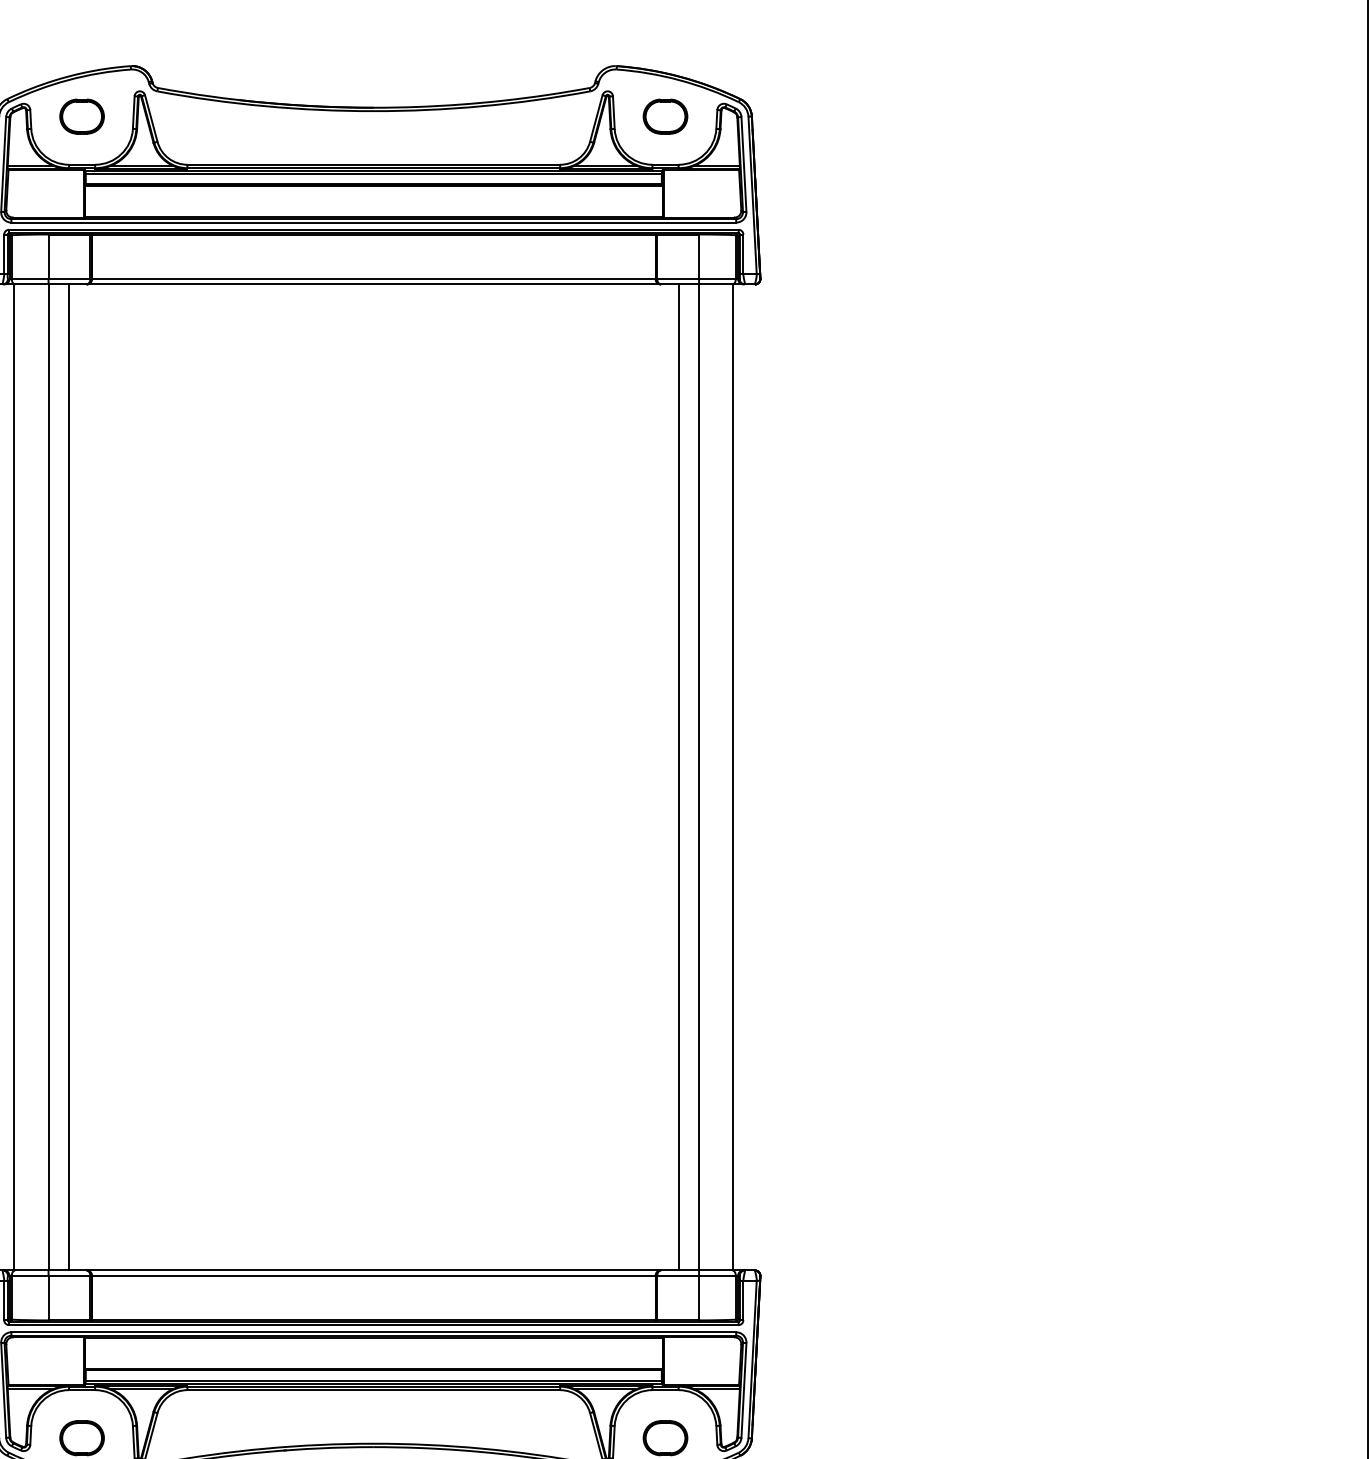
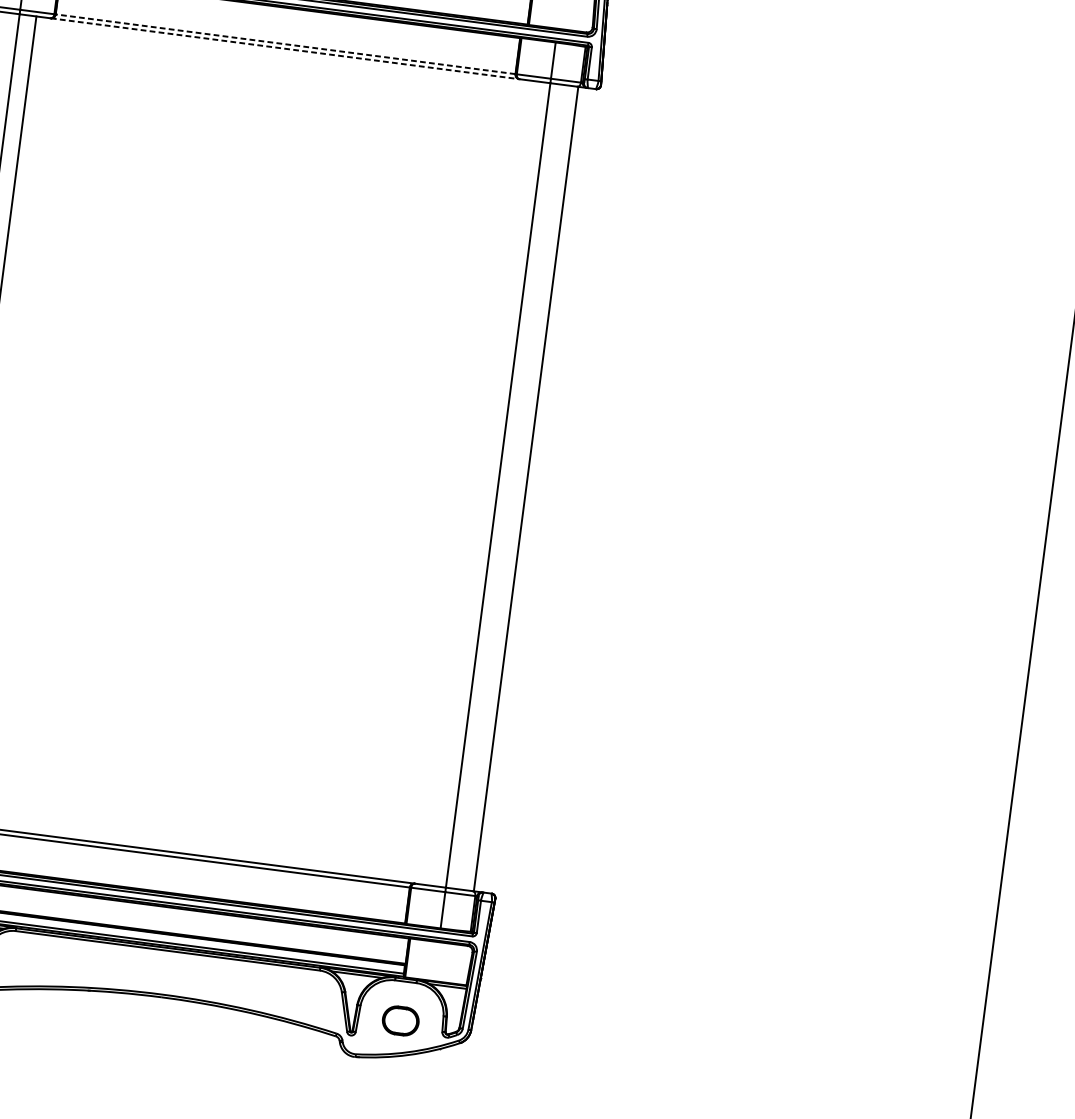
line: (373, 278) -> (285, 43), solid -> dashed
line: (373, 284) -> (284, 48), solid -> dashed
line: (678, 777) -> (481, 483), removed

